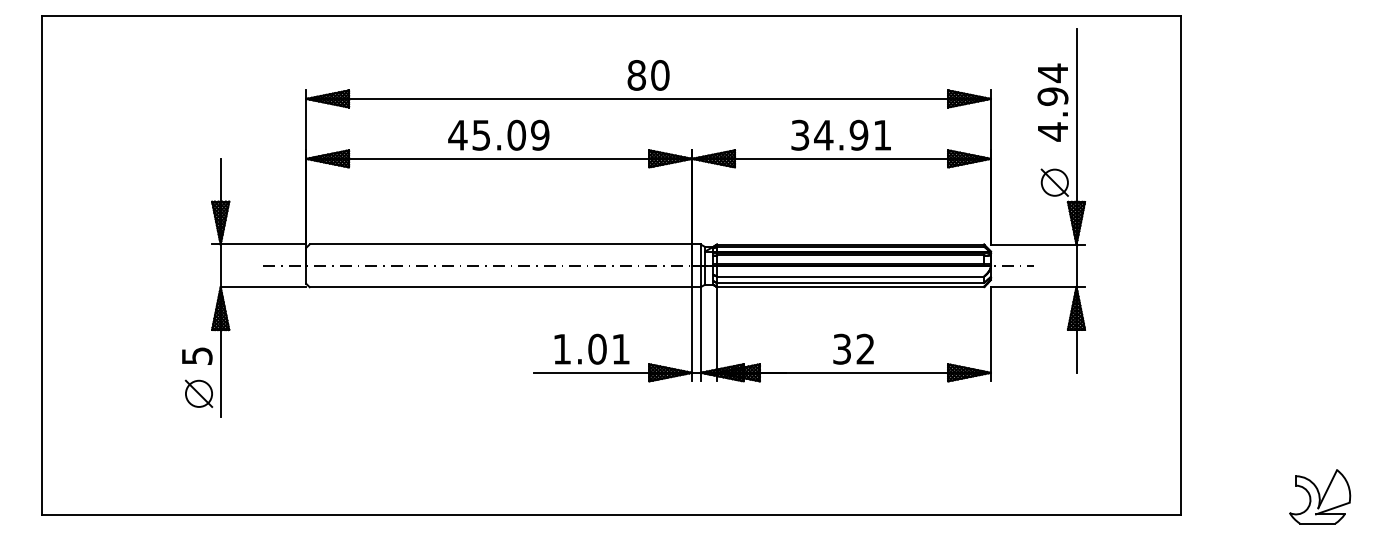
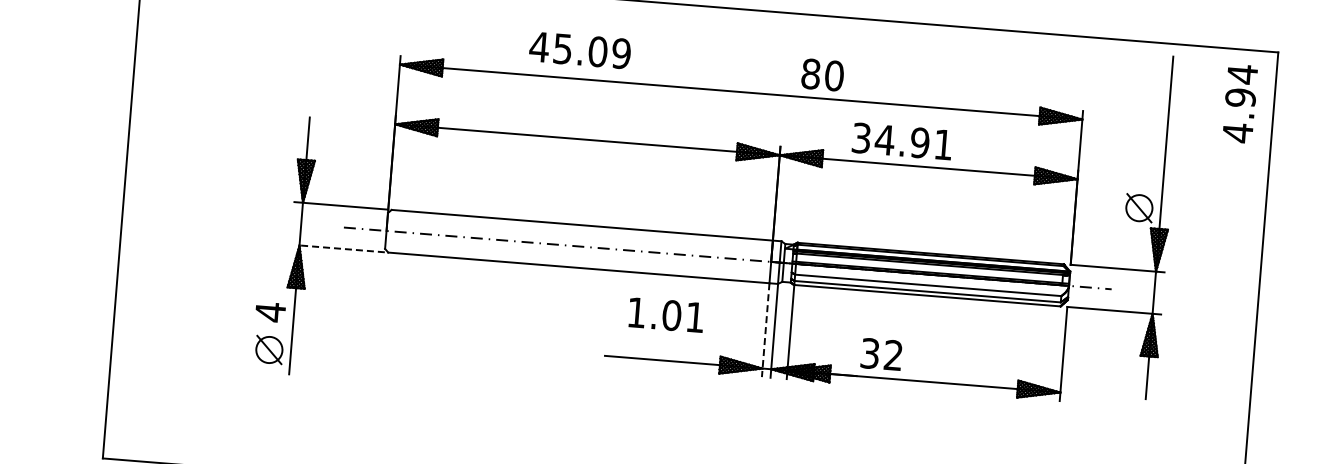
text: (648, 75) -> (822, 75), moved
text: (1052, 102) -> (1239, 103), moved
text: (498, 134) -> (579, 49), moved
text: (840, 134) -> (901, 140), moved
line: (263, 287) -> (342, 249), solid -> dashed
line: (692, 334) -> (766, 330), solid -> dashed
text: (591, 348) -> (665, 314), moved
text: (853, 348) -> (881, 353), moved
text: (197, 355) -> (270, 311), 5 -> 4

